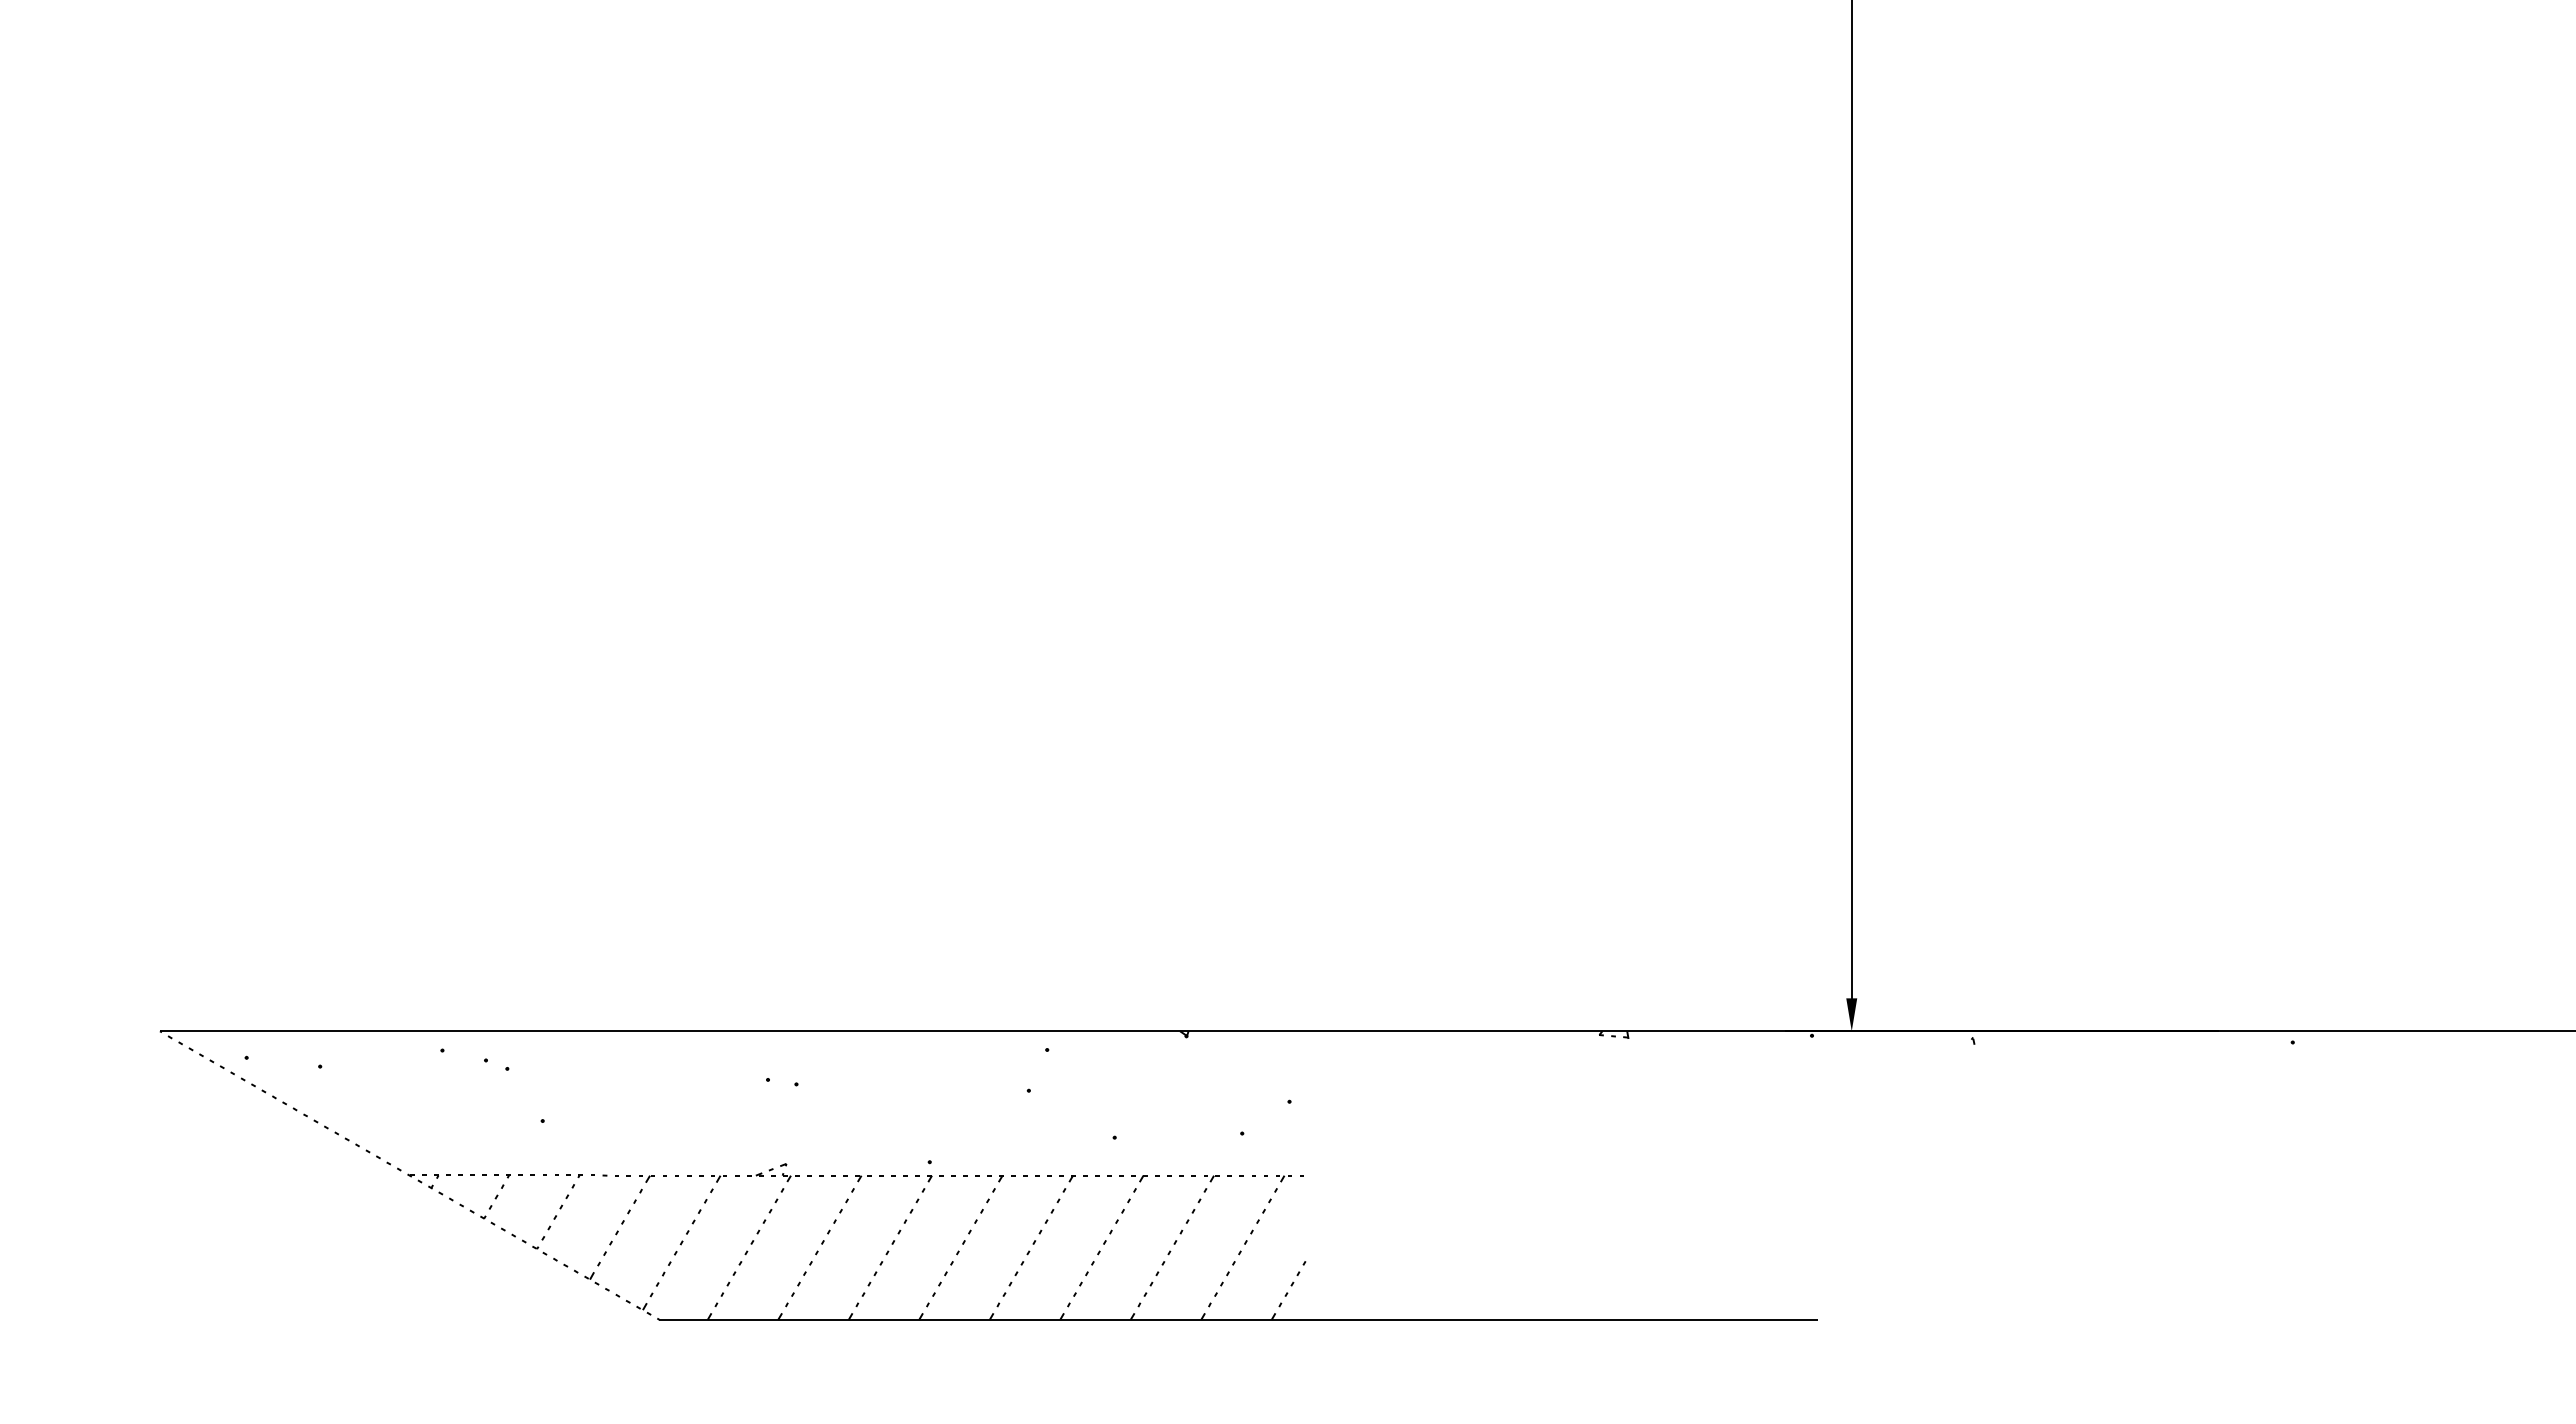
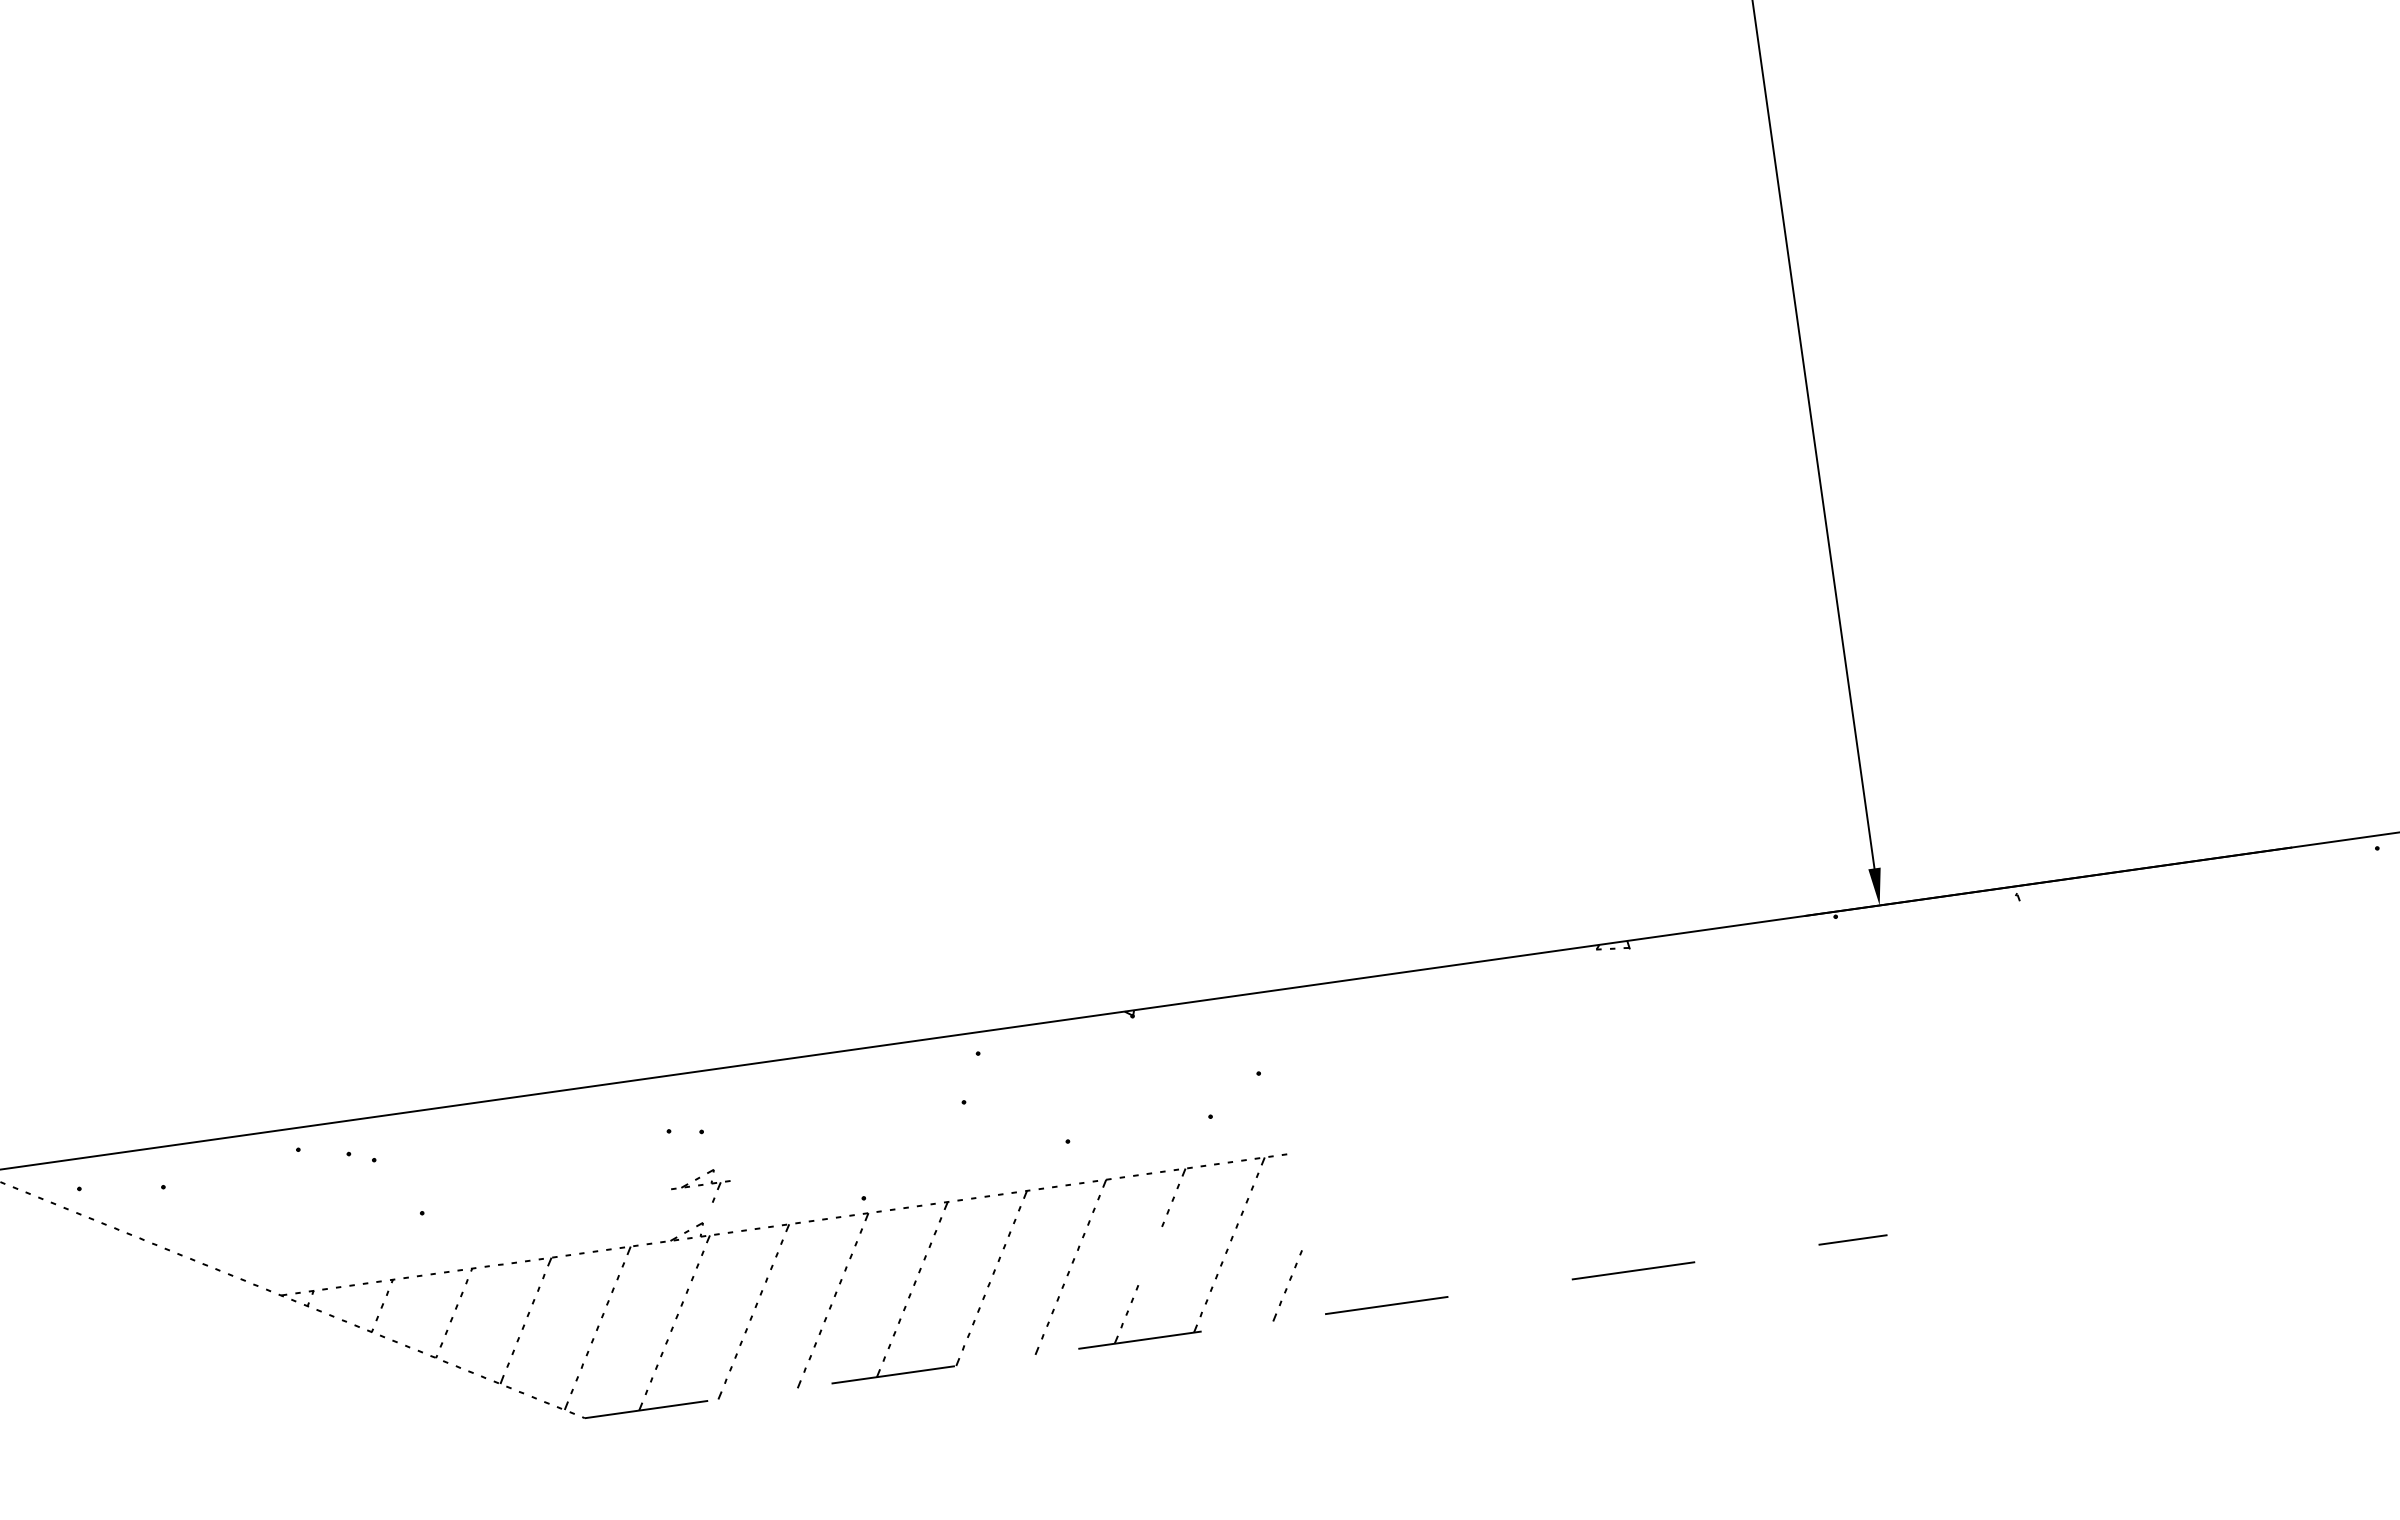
part: (789, 1132) -> (701, 1187), added
part: (1172, 1247) -> (1150, 1255), removed
line: (1239, 1319) -> (1236, 1326), solid -> dashed

